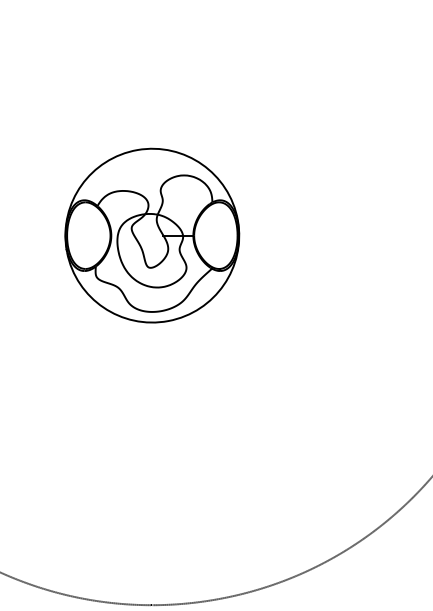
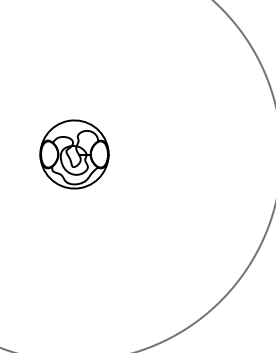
part: (152, 235) -> (74, 154), size x0.7

